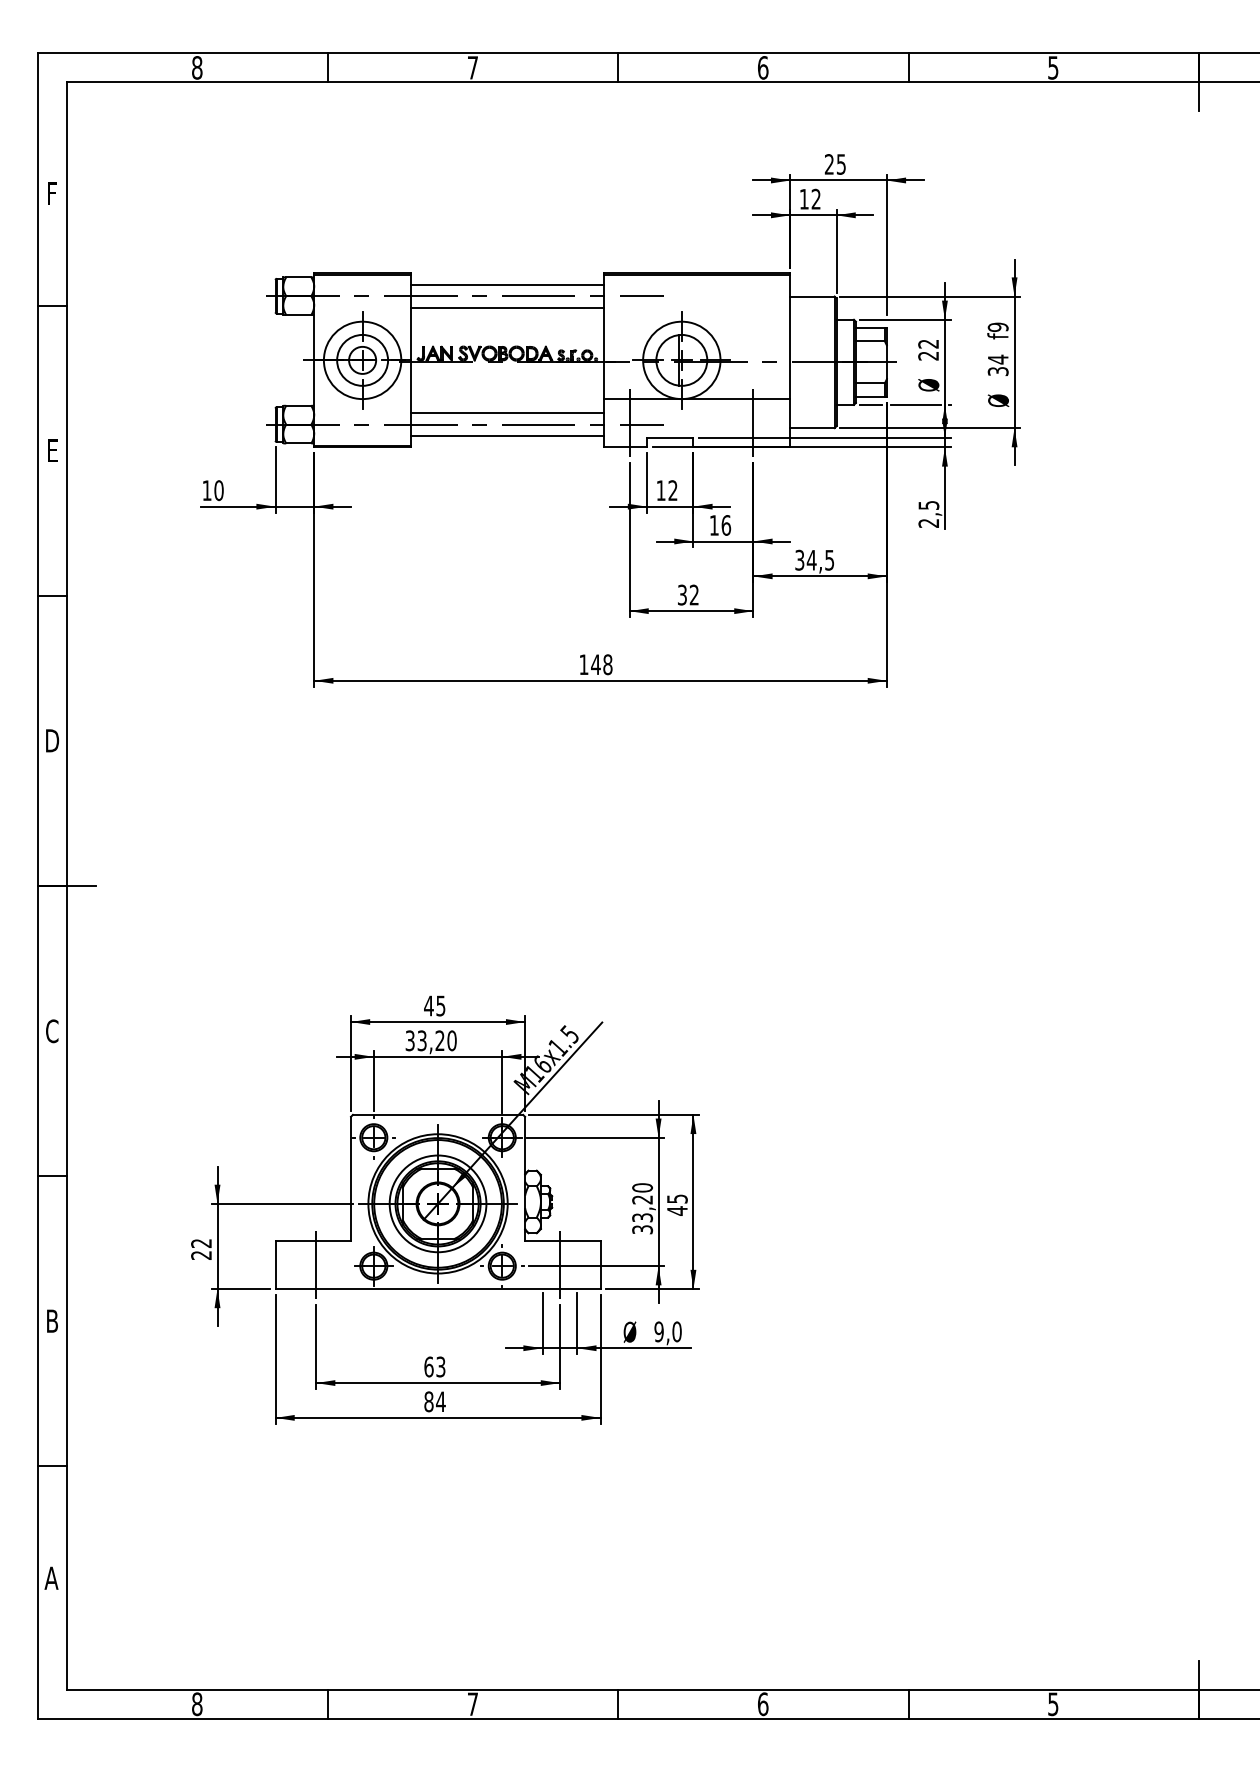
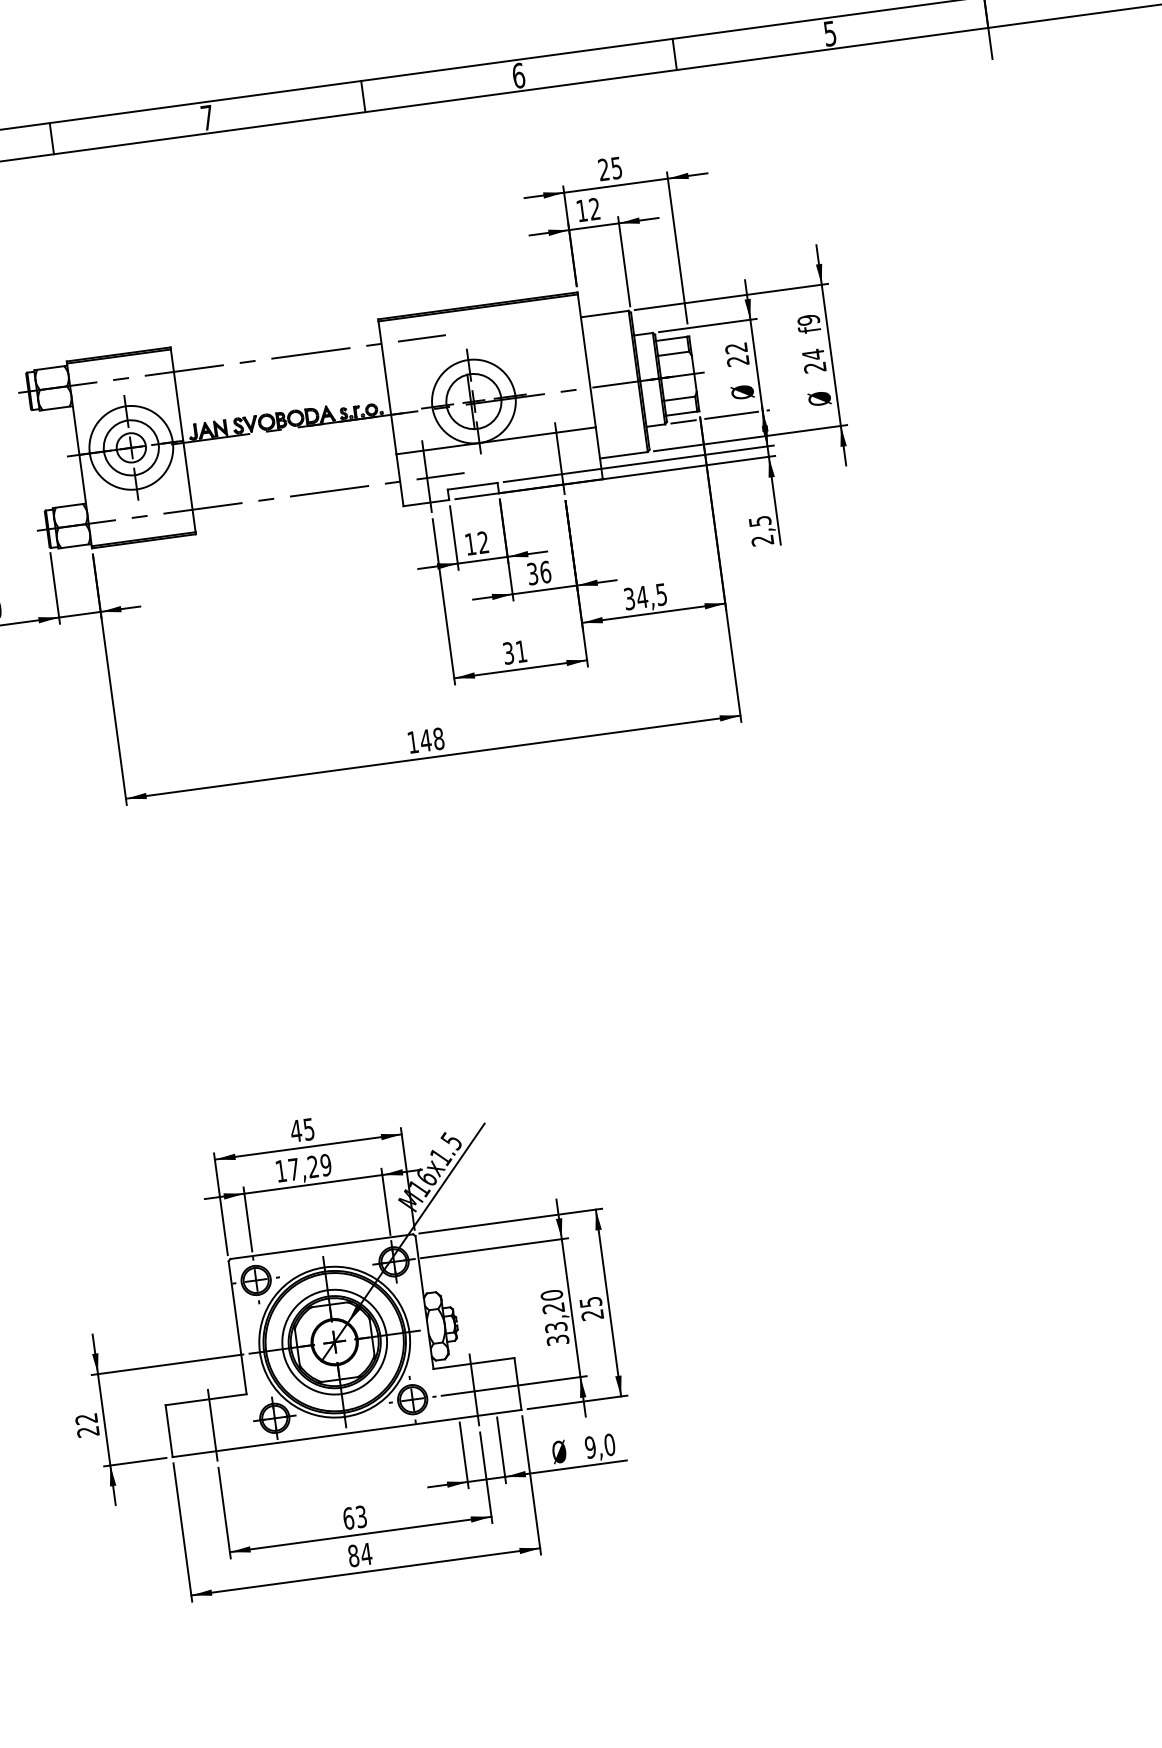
line: (507, 284) -> (275, 345), removed
line: (507, 307) -> (279, 370), removed
text: (998, 371) -> (815, 367), 34 -> 24
line: (507, 413) -> (294, 483), removed
line: (507, 436) -> (297, 508), removed
text: (713, 525) -> (531, 574), 16 -> 36
text: (693, 594) -> (520, 651), 32 -> 31
text: (430, 1040) -> (302, 1167), 33,20 -> 17,29
text: (677, 1210) -> (592, 1314), 45 -> 25

